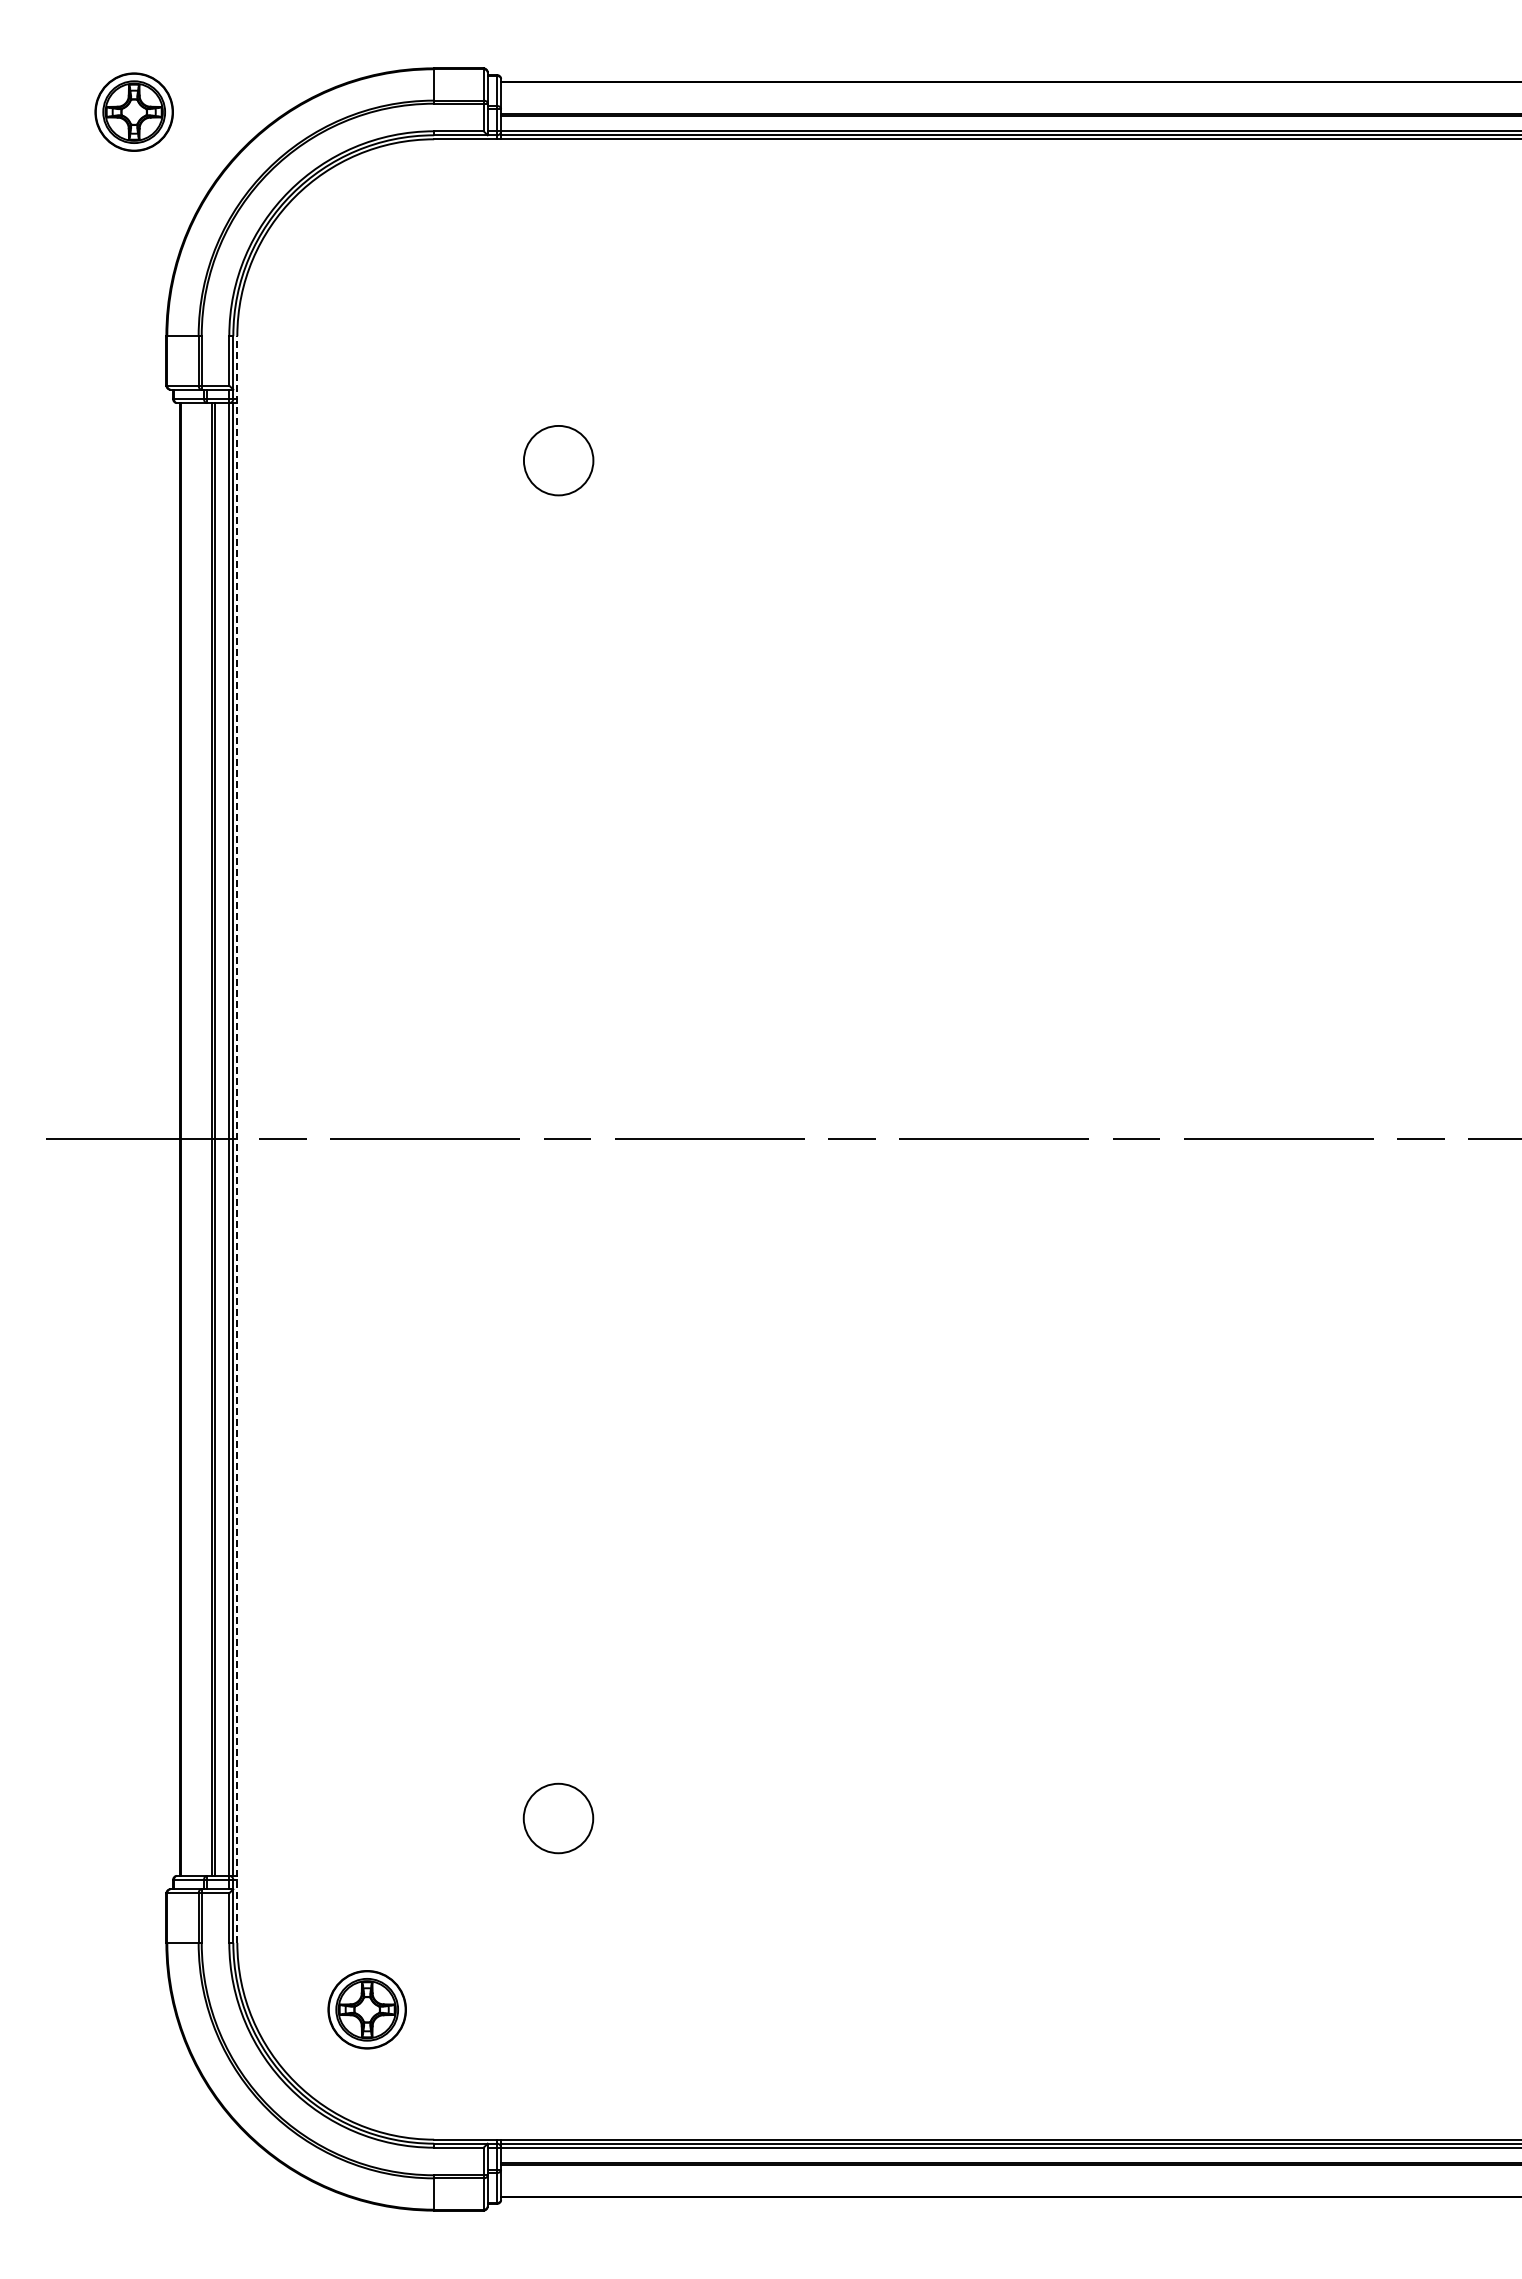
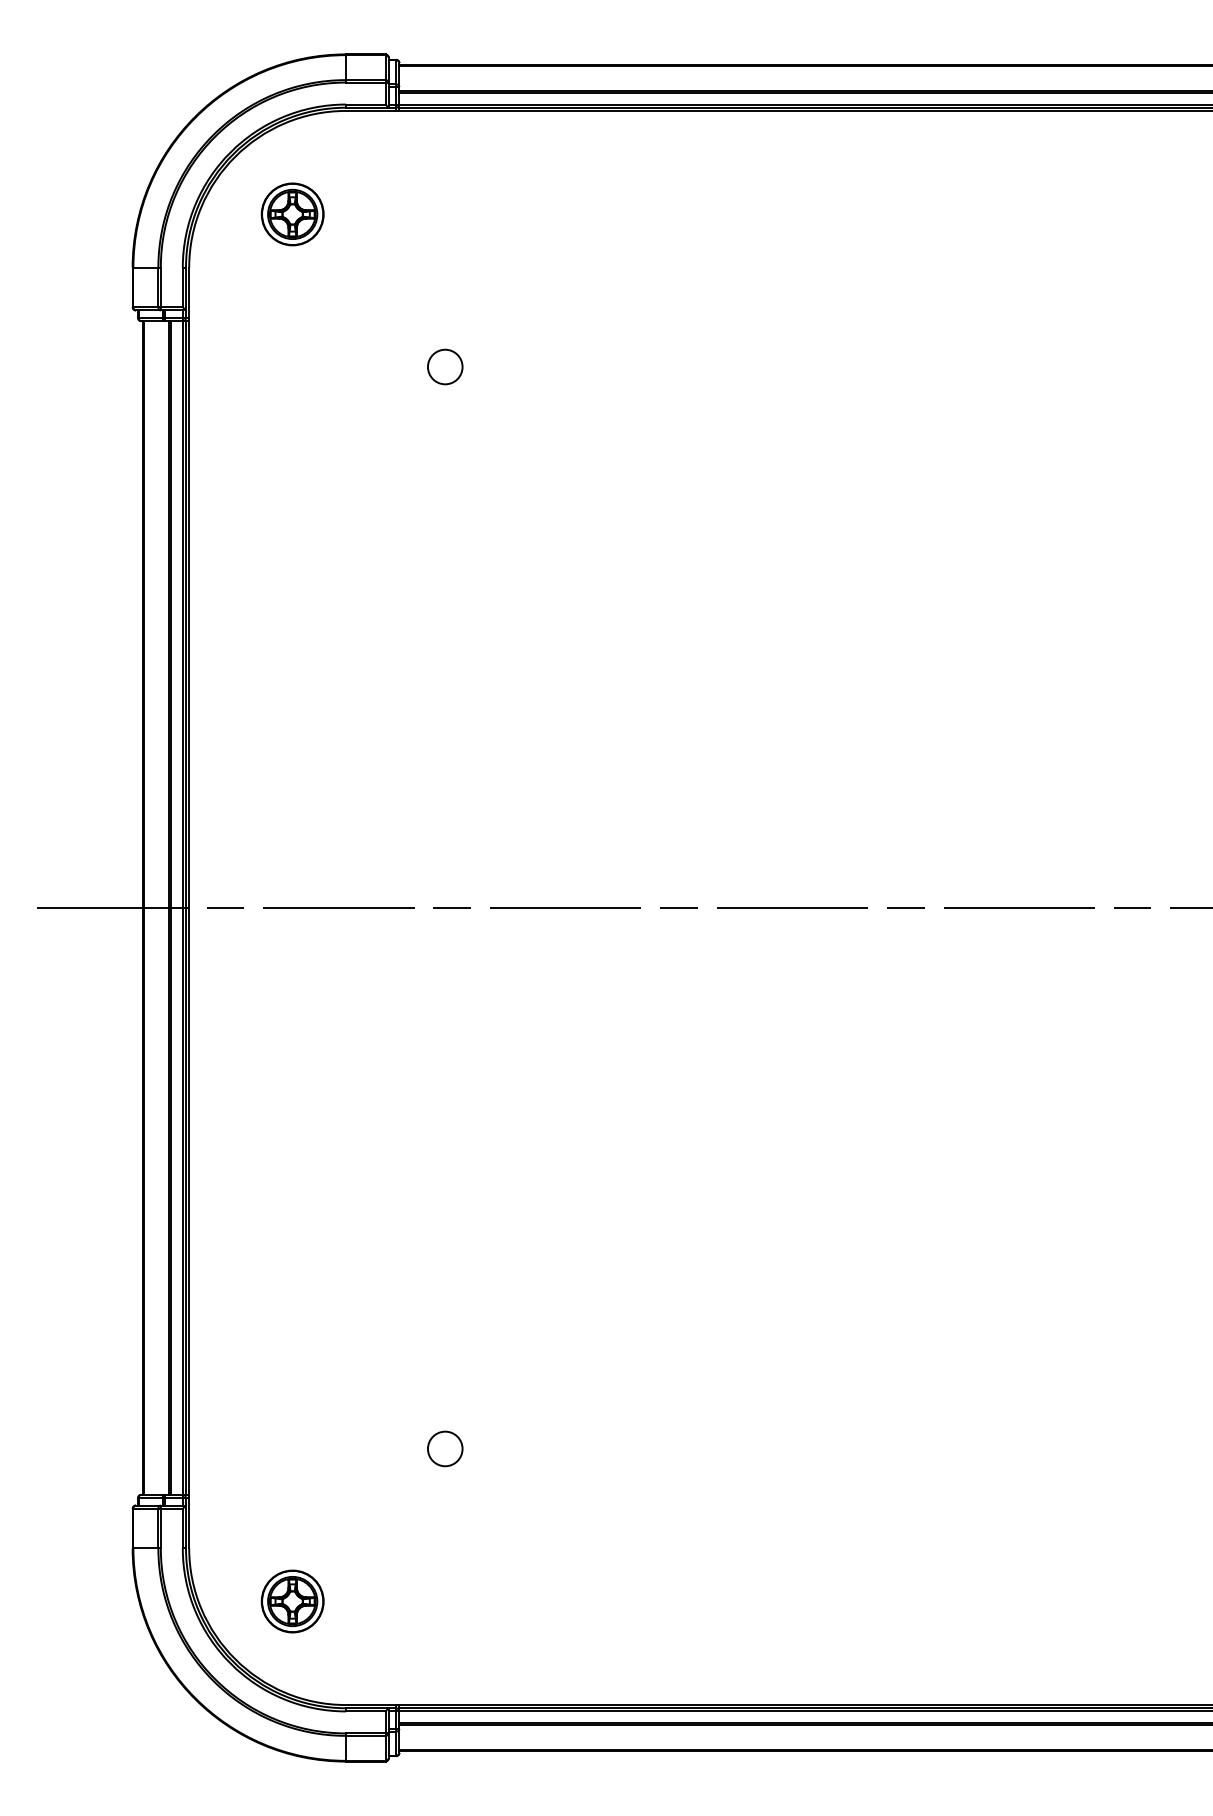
part: (133, 111) -> (292, 213), moved
circle: (558, 460) -> (445, 366), size x0.62
line: (237, 1139) -> (189, 908), dashed -> solid
circle: (558, 1817) -> (445, 1448), size x0.62

